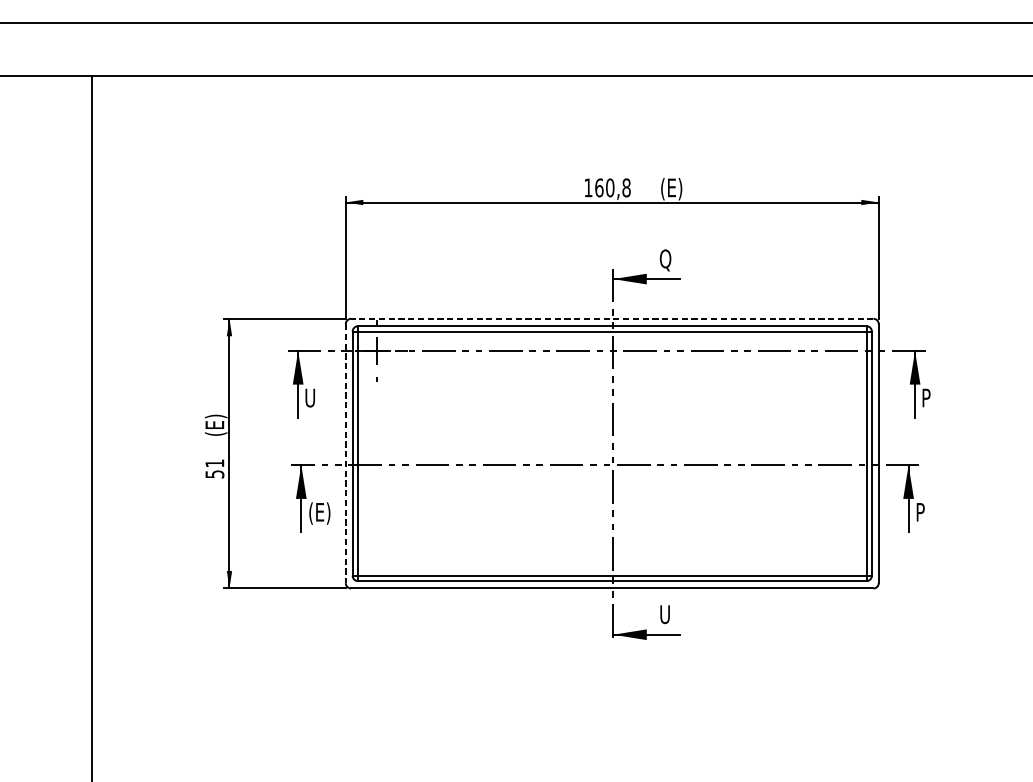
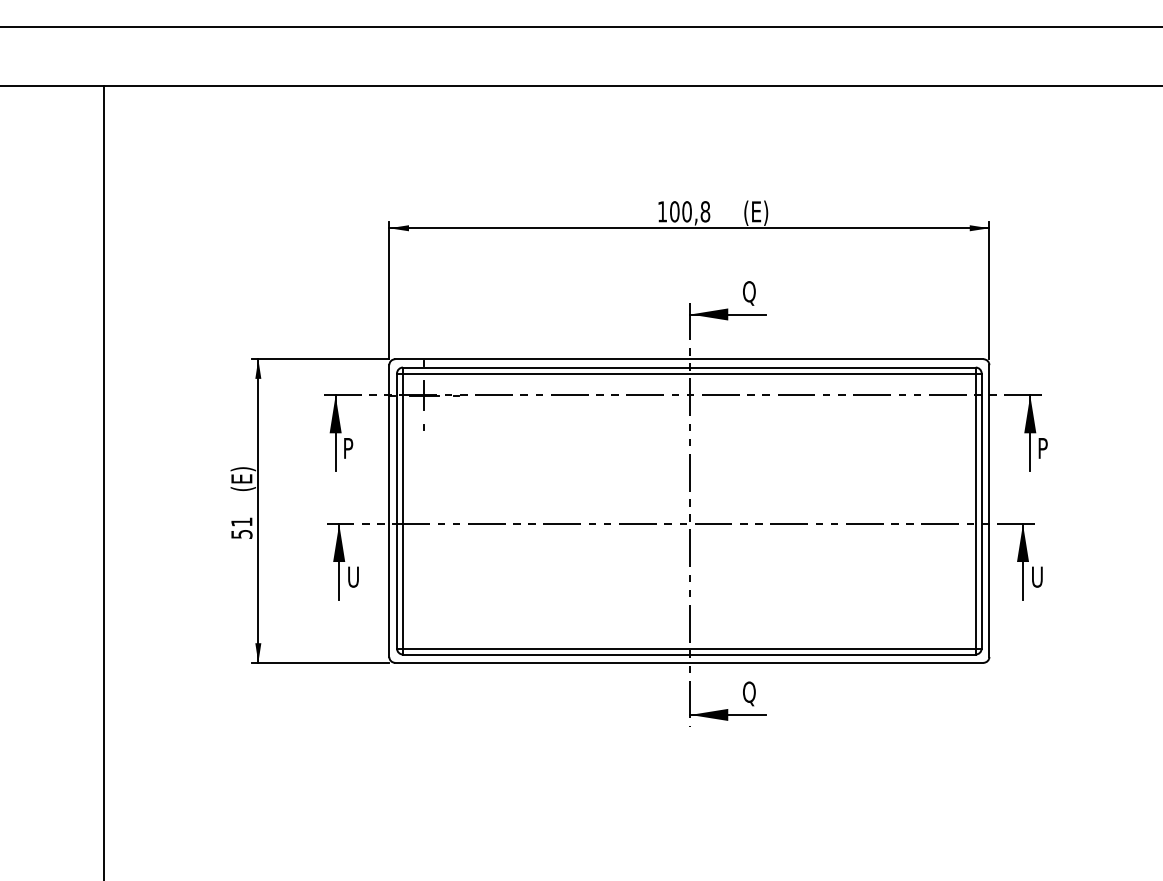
text: (599, 187) -> (674, 211), 160,8 -> 100,8
line: (611, 319) -> (688, 359), dashed -> solid
text: (310, 398) -> (349, 448), U -> P
line: (345, 454) -> (389, 511), dashed -> solid
text: (921, 511) -> (1037, 576), P -> U
text: (319, 513) -> (359, 578), (E) -> U
text: (665, 615) -> (749, 693), U -> Q

